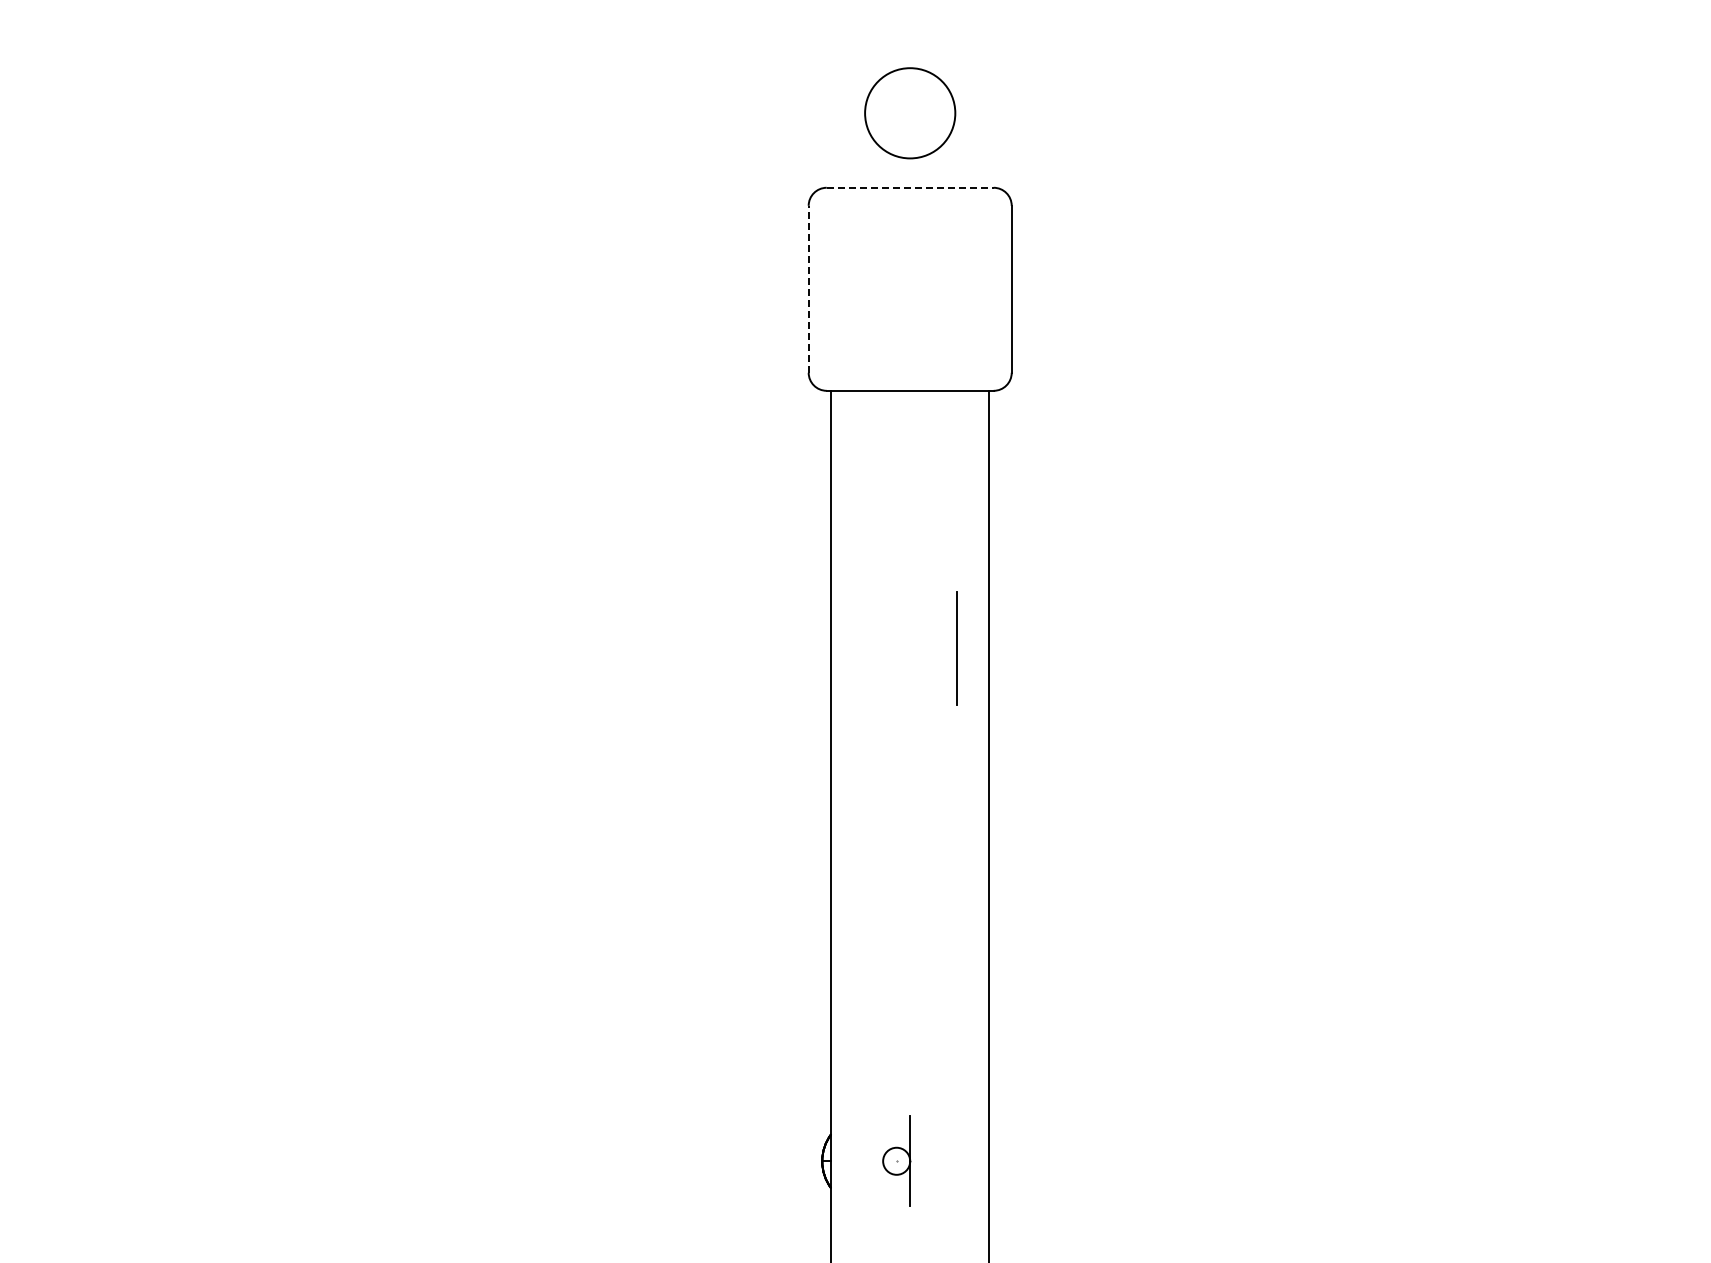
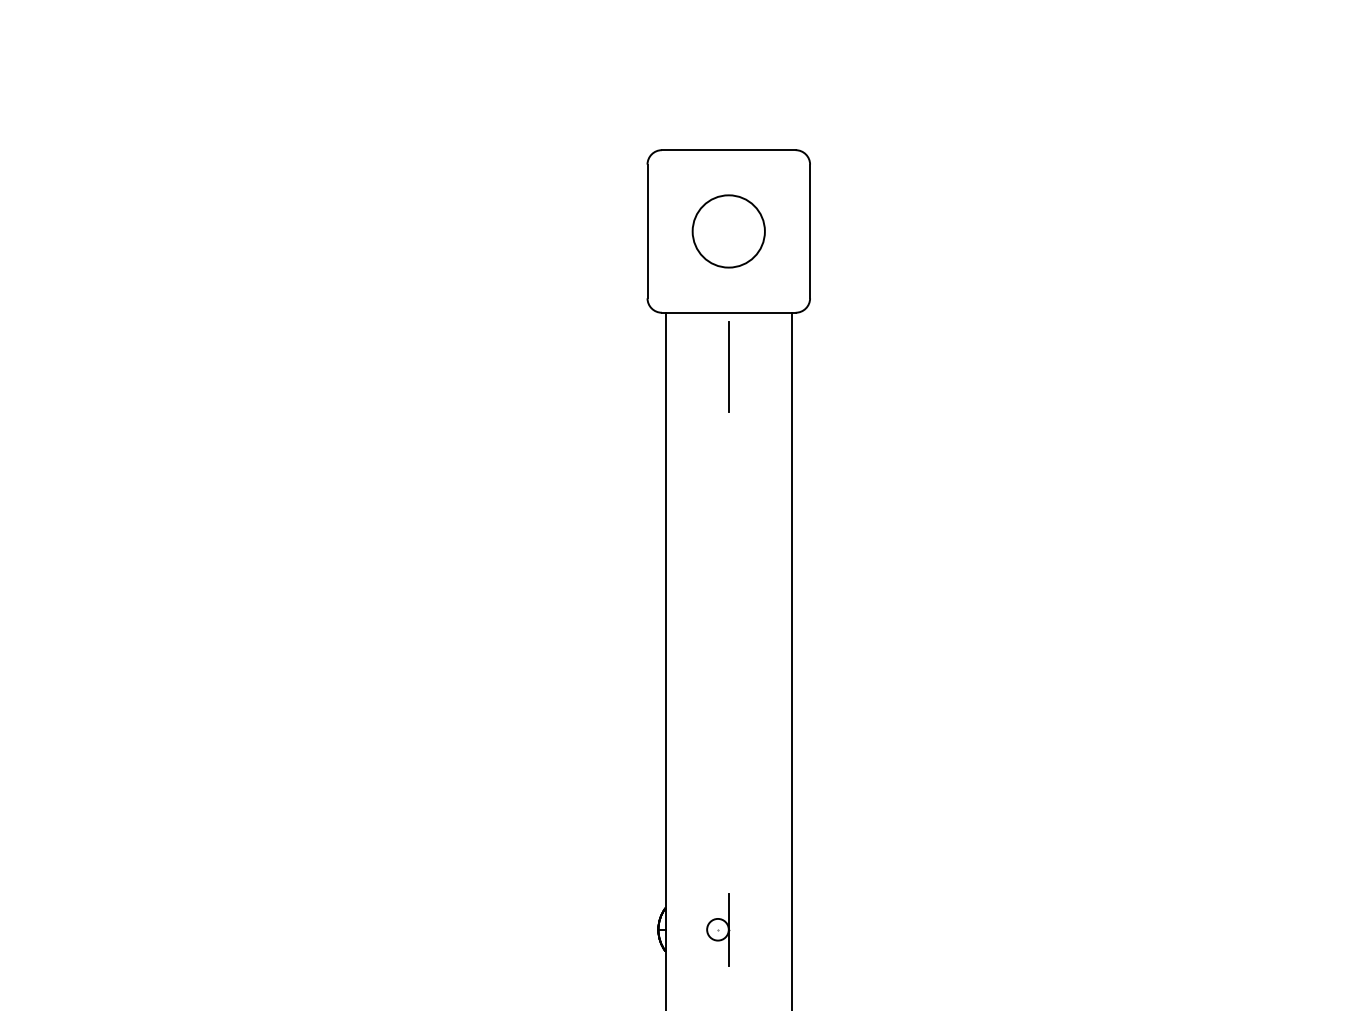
circle: (910, 113) -> (729, 231), moved
line: (910, 187) -> (729, 149), dashed -> solid
line: (808, 288) -> (647, 230), dashed -> solid
line: (956, 648) -> (728, 366), moved

